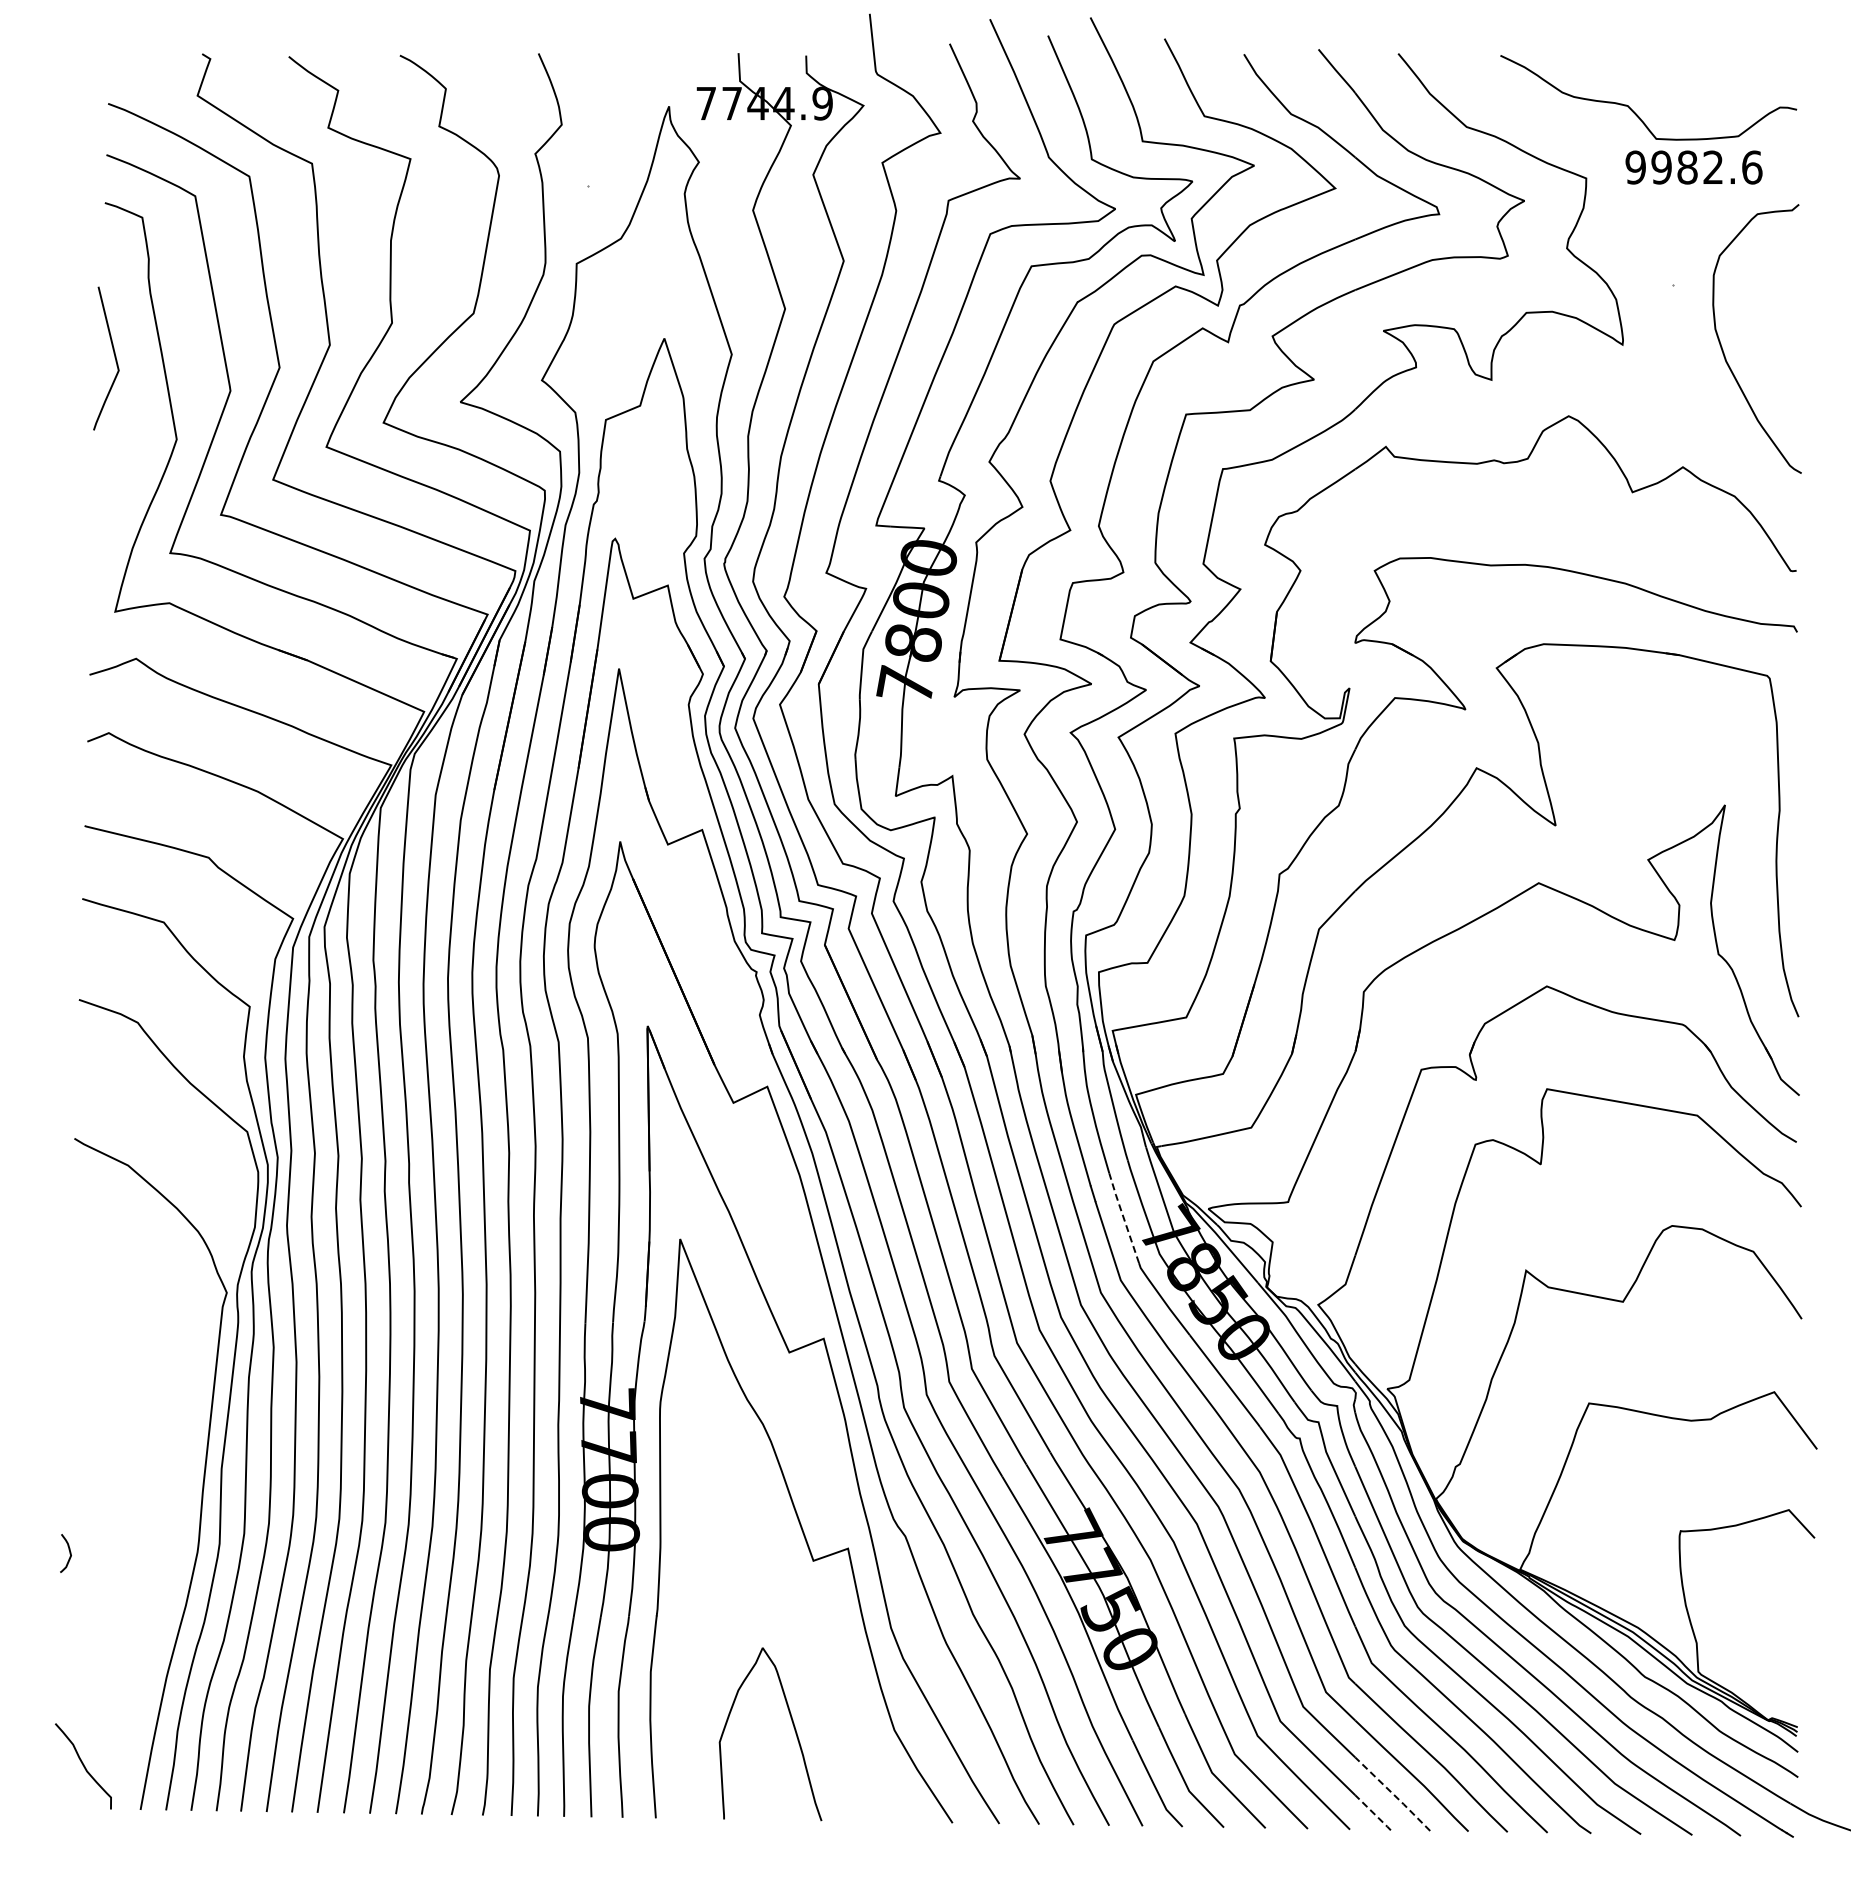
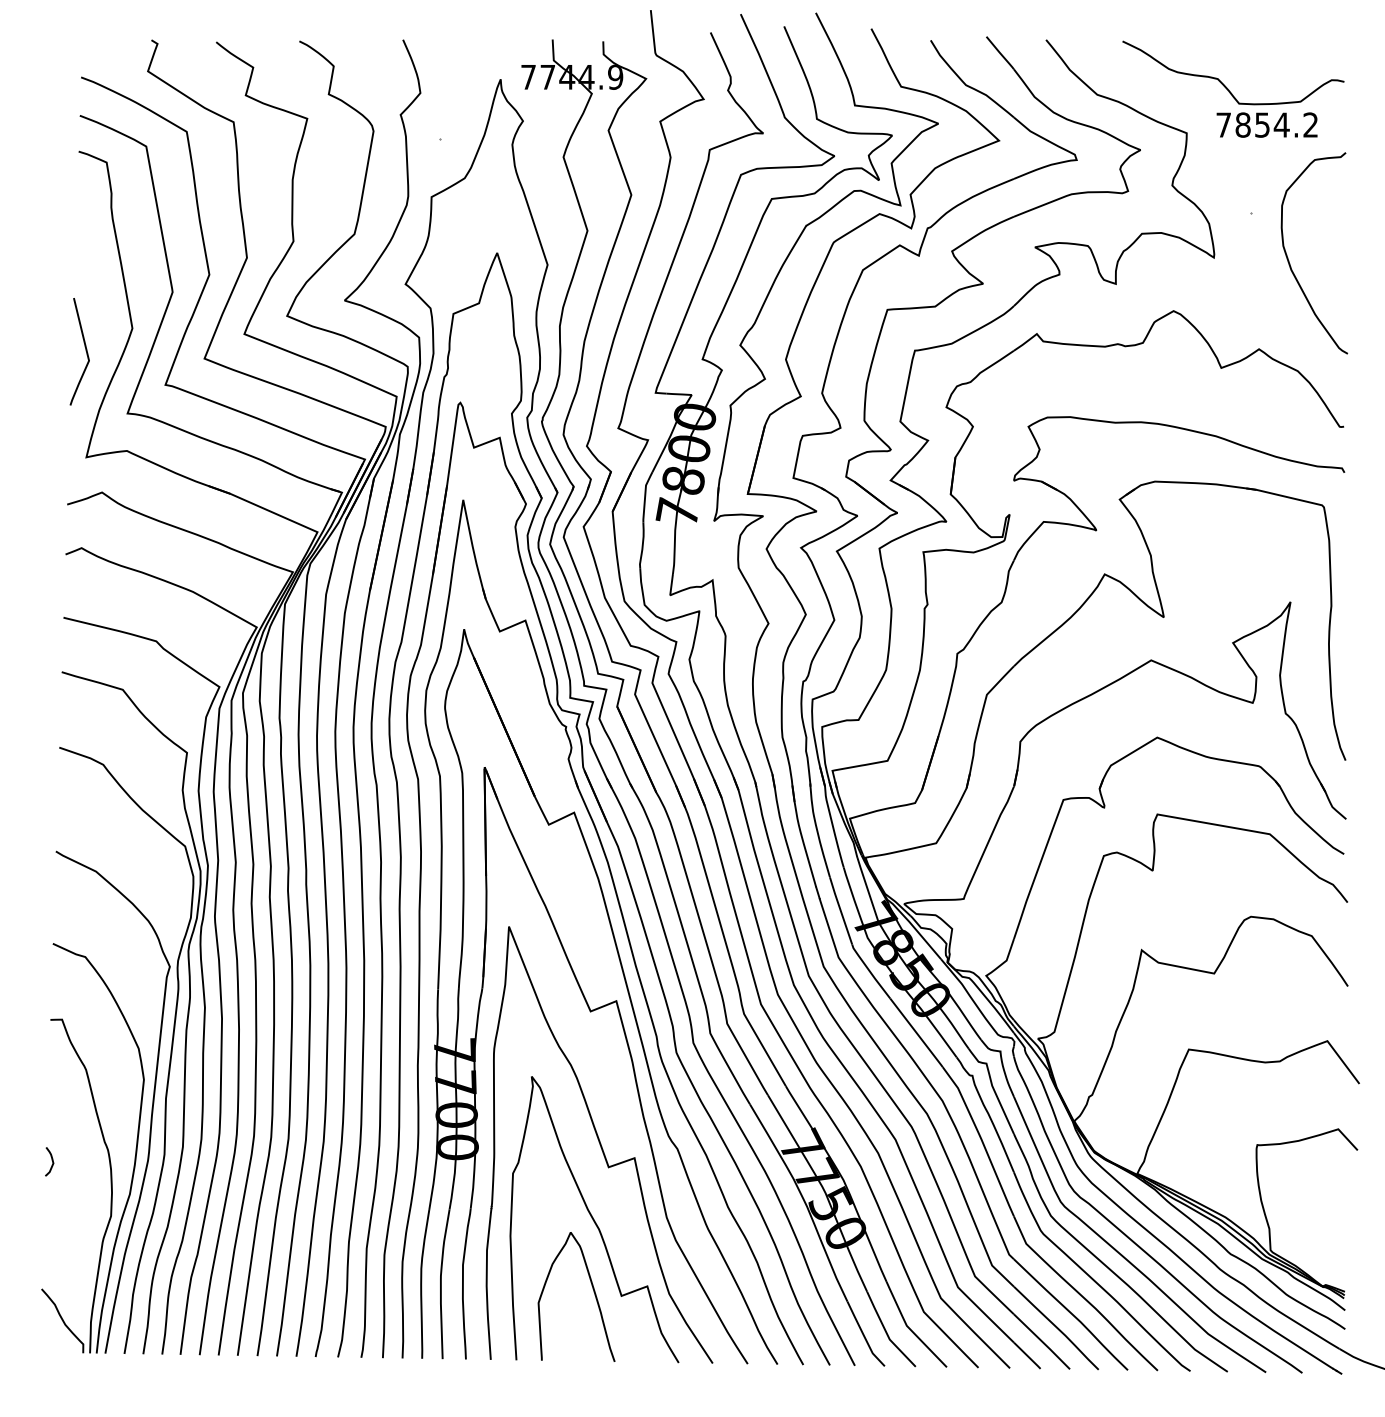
text: (1693, 167) -> (1266, 125), 9982.6 -> 7854.2
line: (114, 357) -> (85, 350), moved
line: (1123, 1217) -> (840, 910), dashed -> solid
part: (139, 1529) -> (104, 1143), added
curve: (793, 1630) -> (593, 1219), added
line: (1393, 1794) -> (1042, 1342), dashed -> solid
line: (1373, 1813) -> (1027, 1356), dashed -> solid

